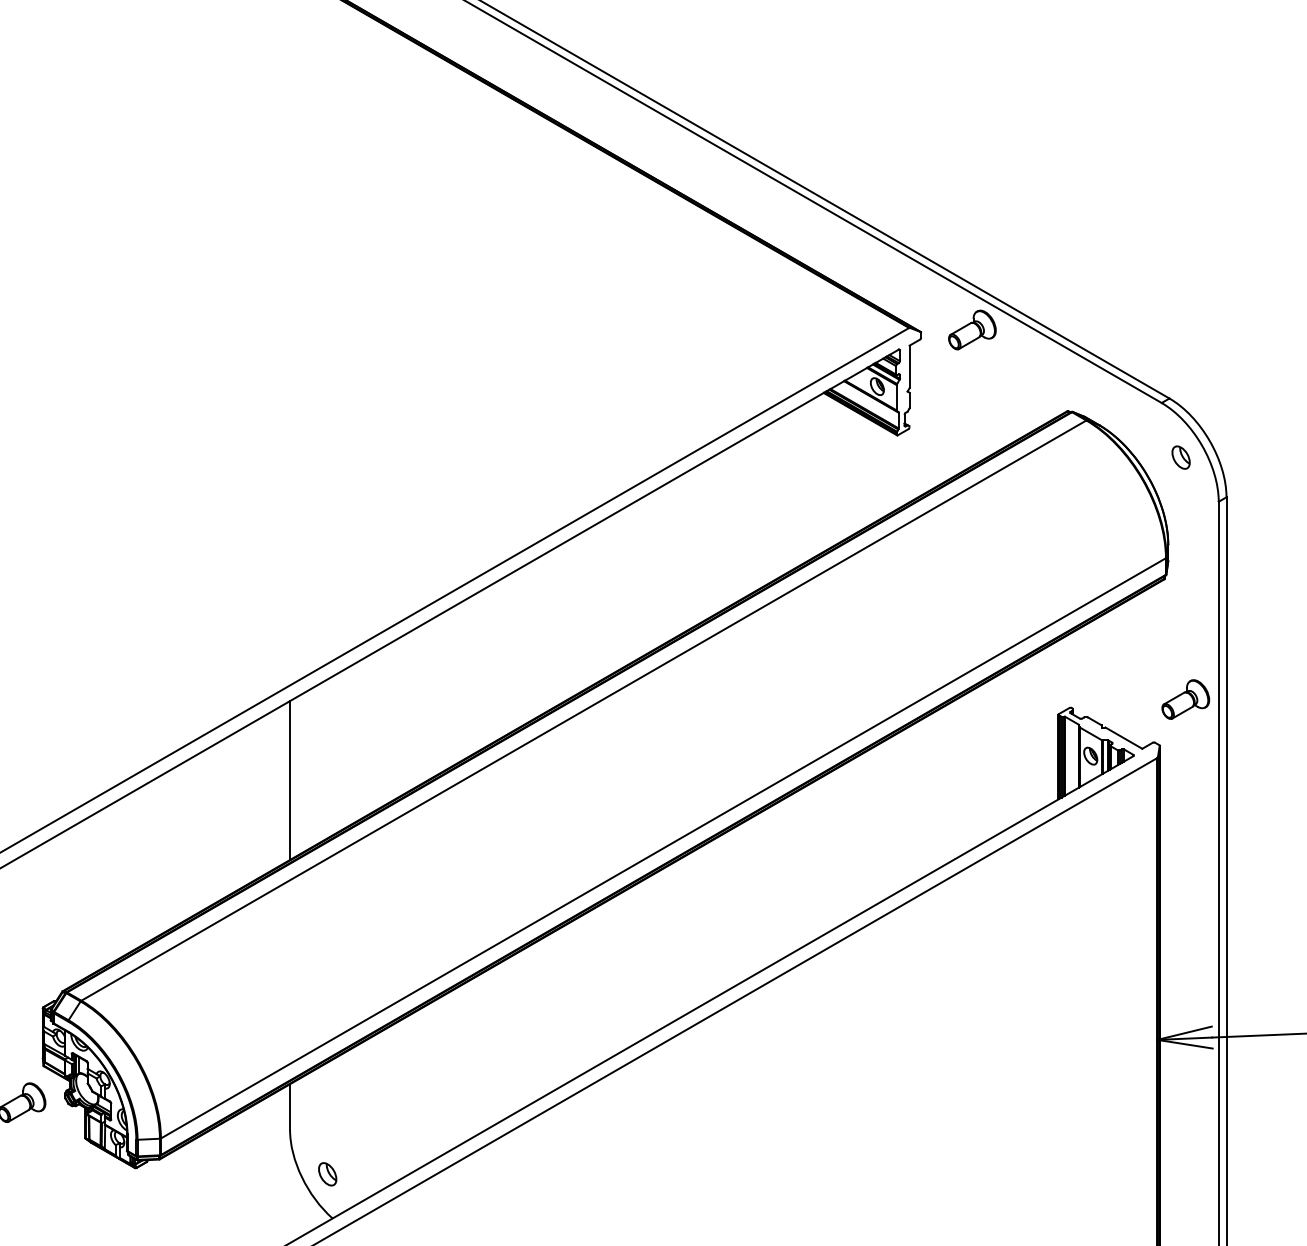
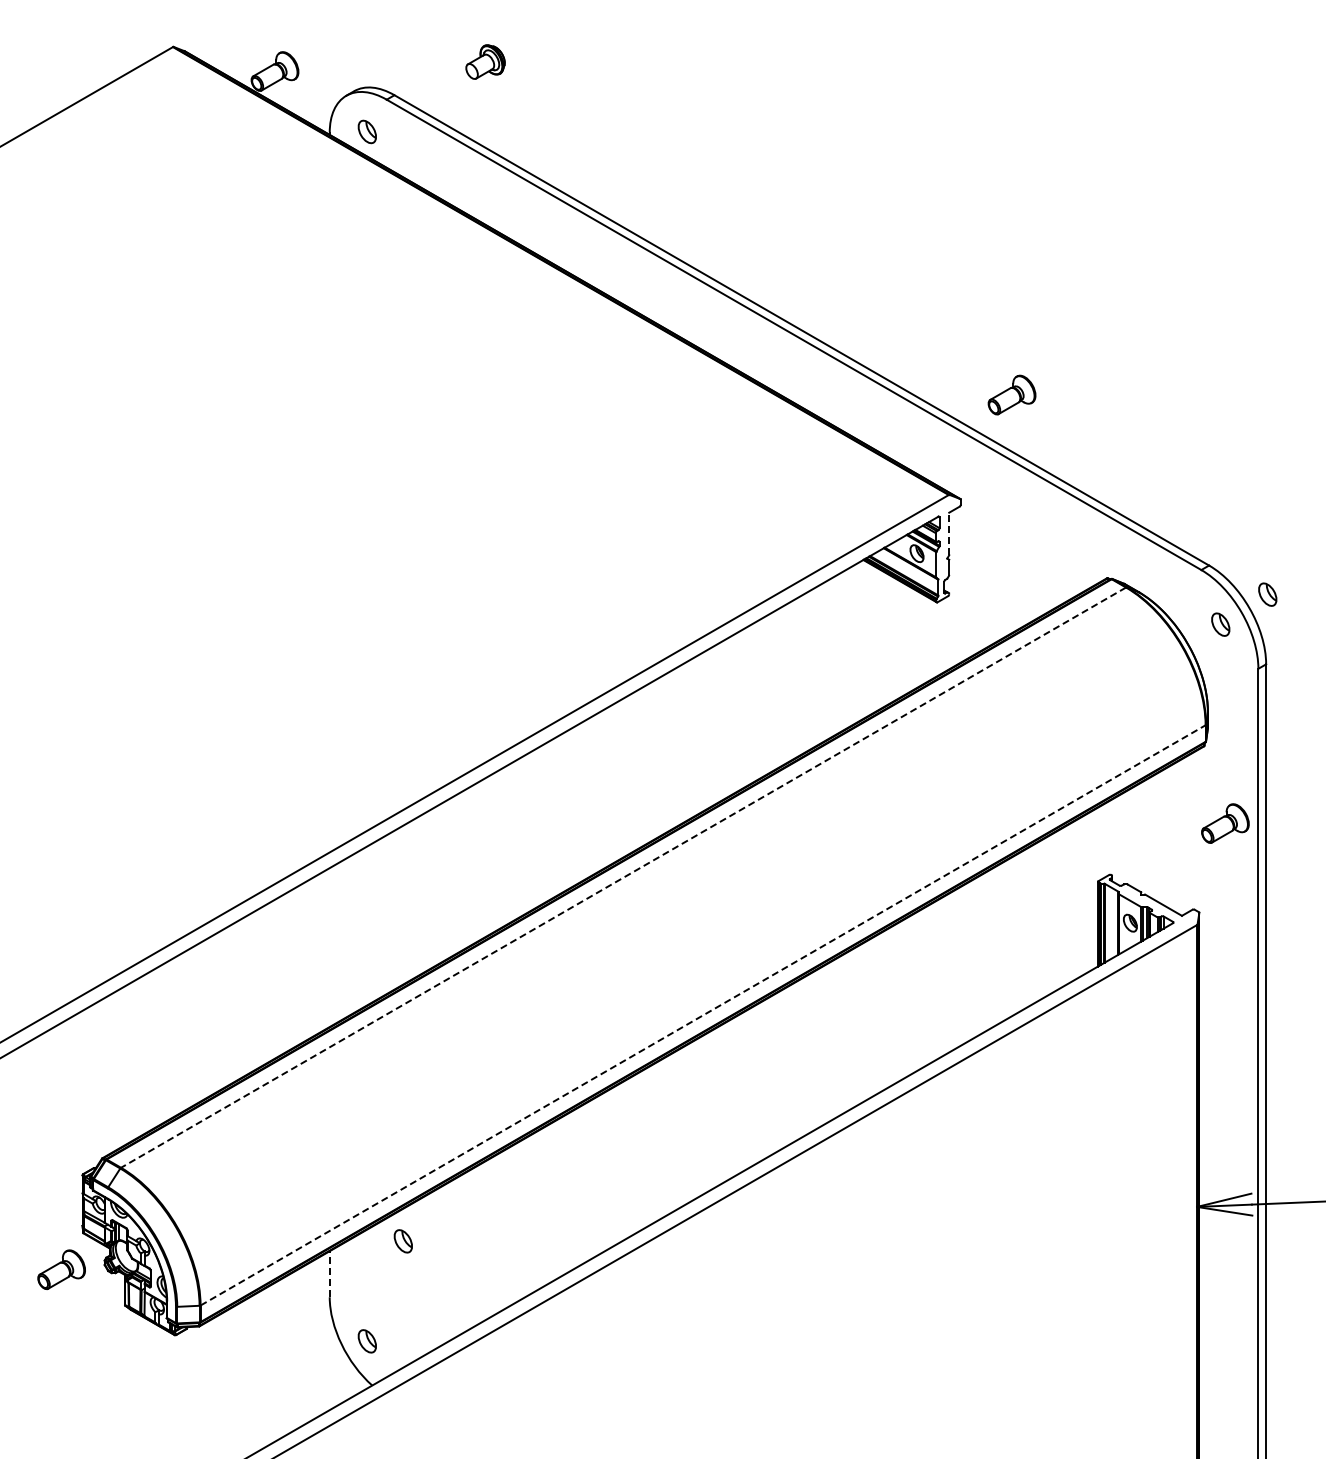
part: (971, 329) -> (1011, 394), moved
line: (909, 366) -> (949, 533), solid -> dashed
part: (1227, 427) -> (1267, 594), added
part: (1185, 699) -> (1225, 823), moved
line: (583, 710) -> (623, 877), solid -> dashed
line: (289, 780) -> (329, 947), removed
line: (663, 848) -> (703, 1015), solid -> dashed
part: (362, 1074) -> (402, 1241), added
line: (289, 1106) -> (329, 1273), solid -> dashed

